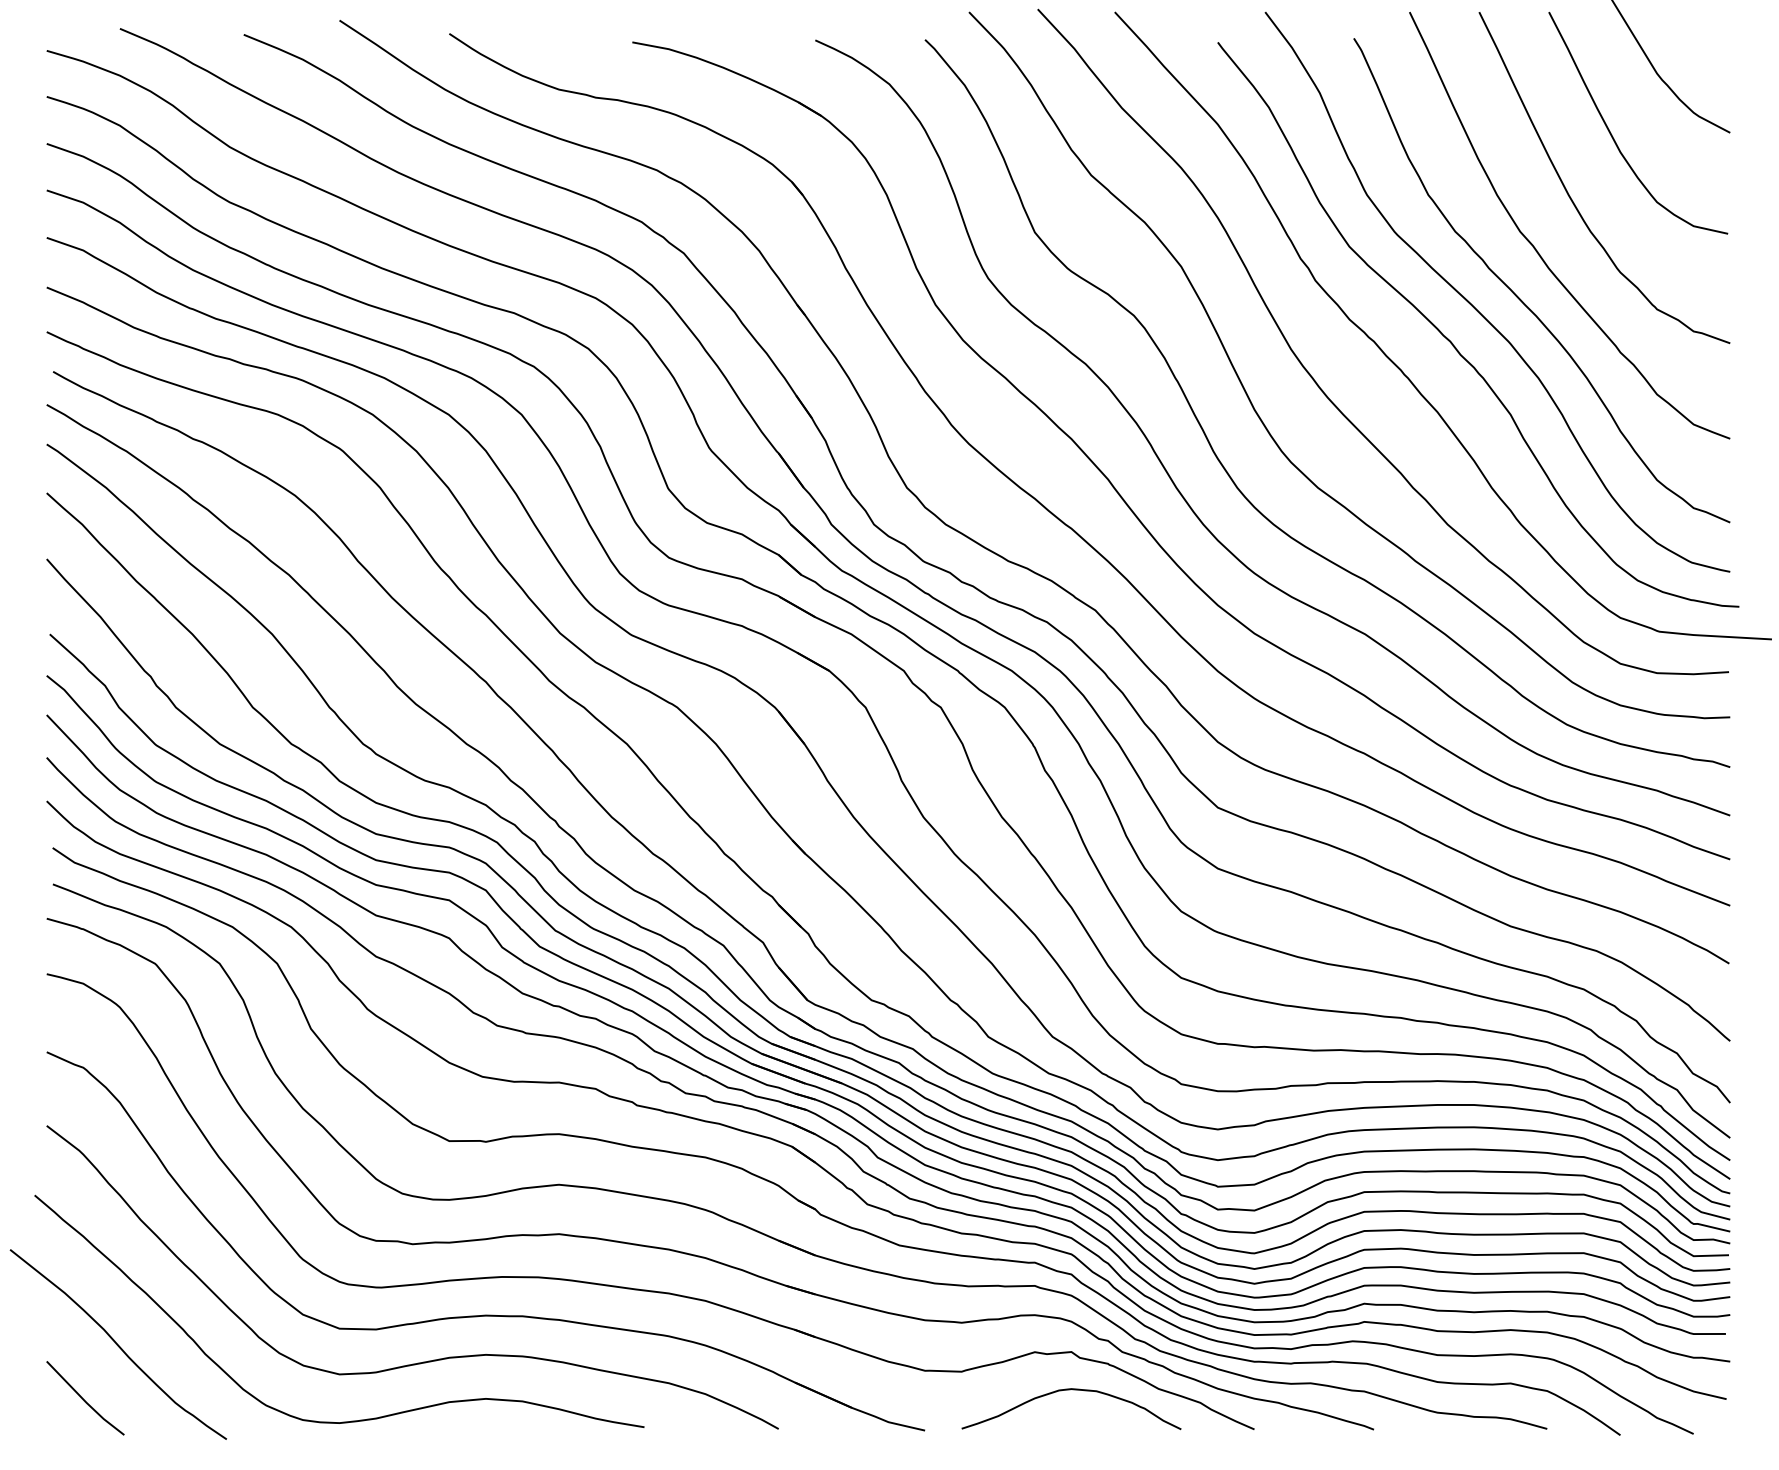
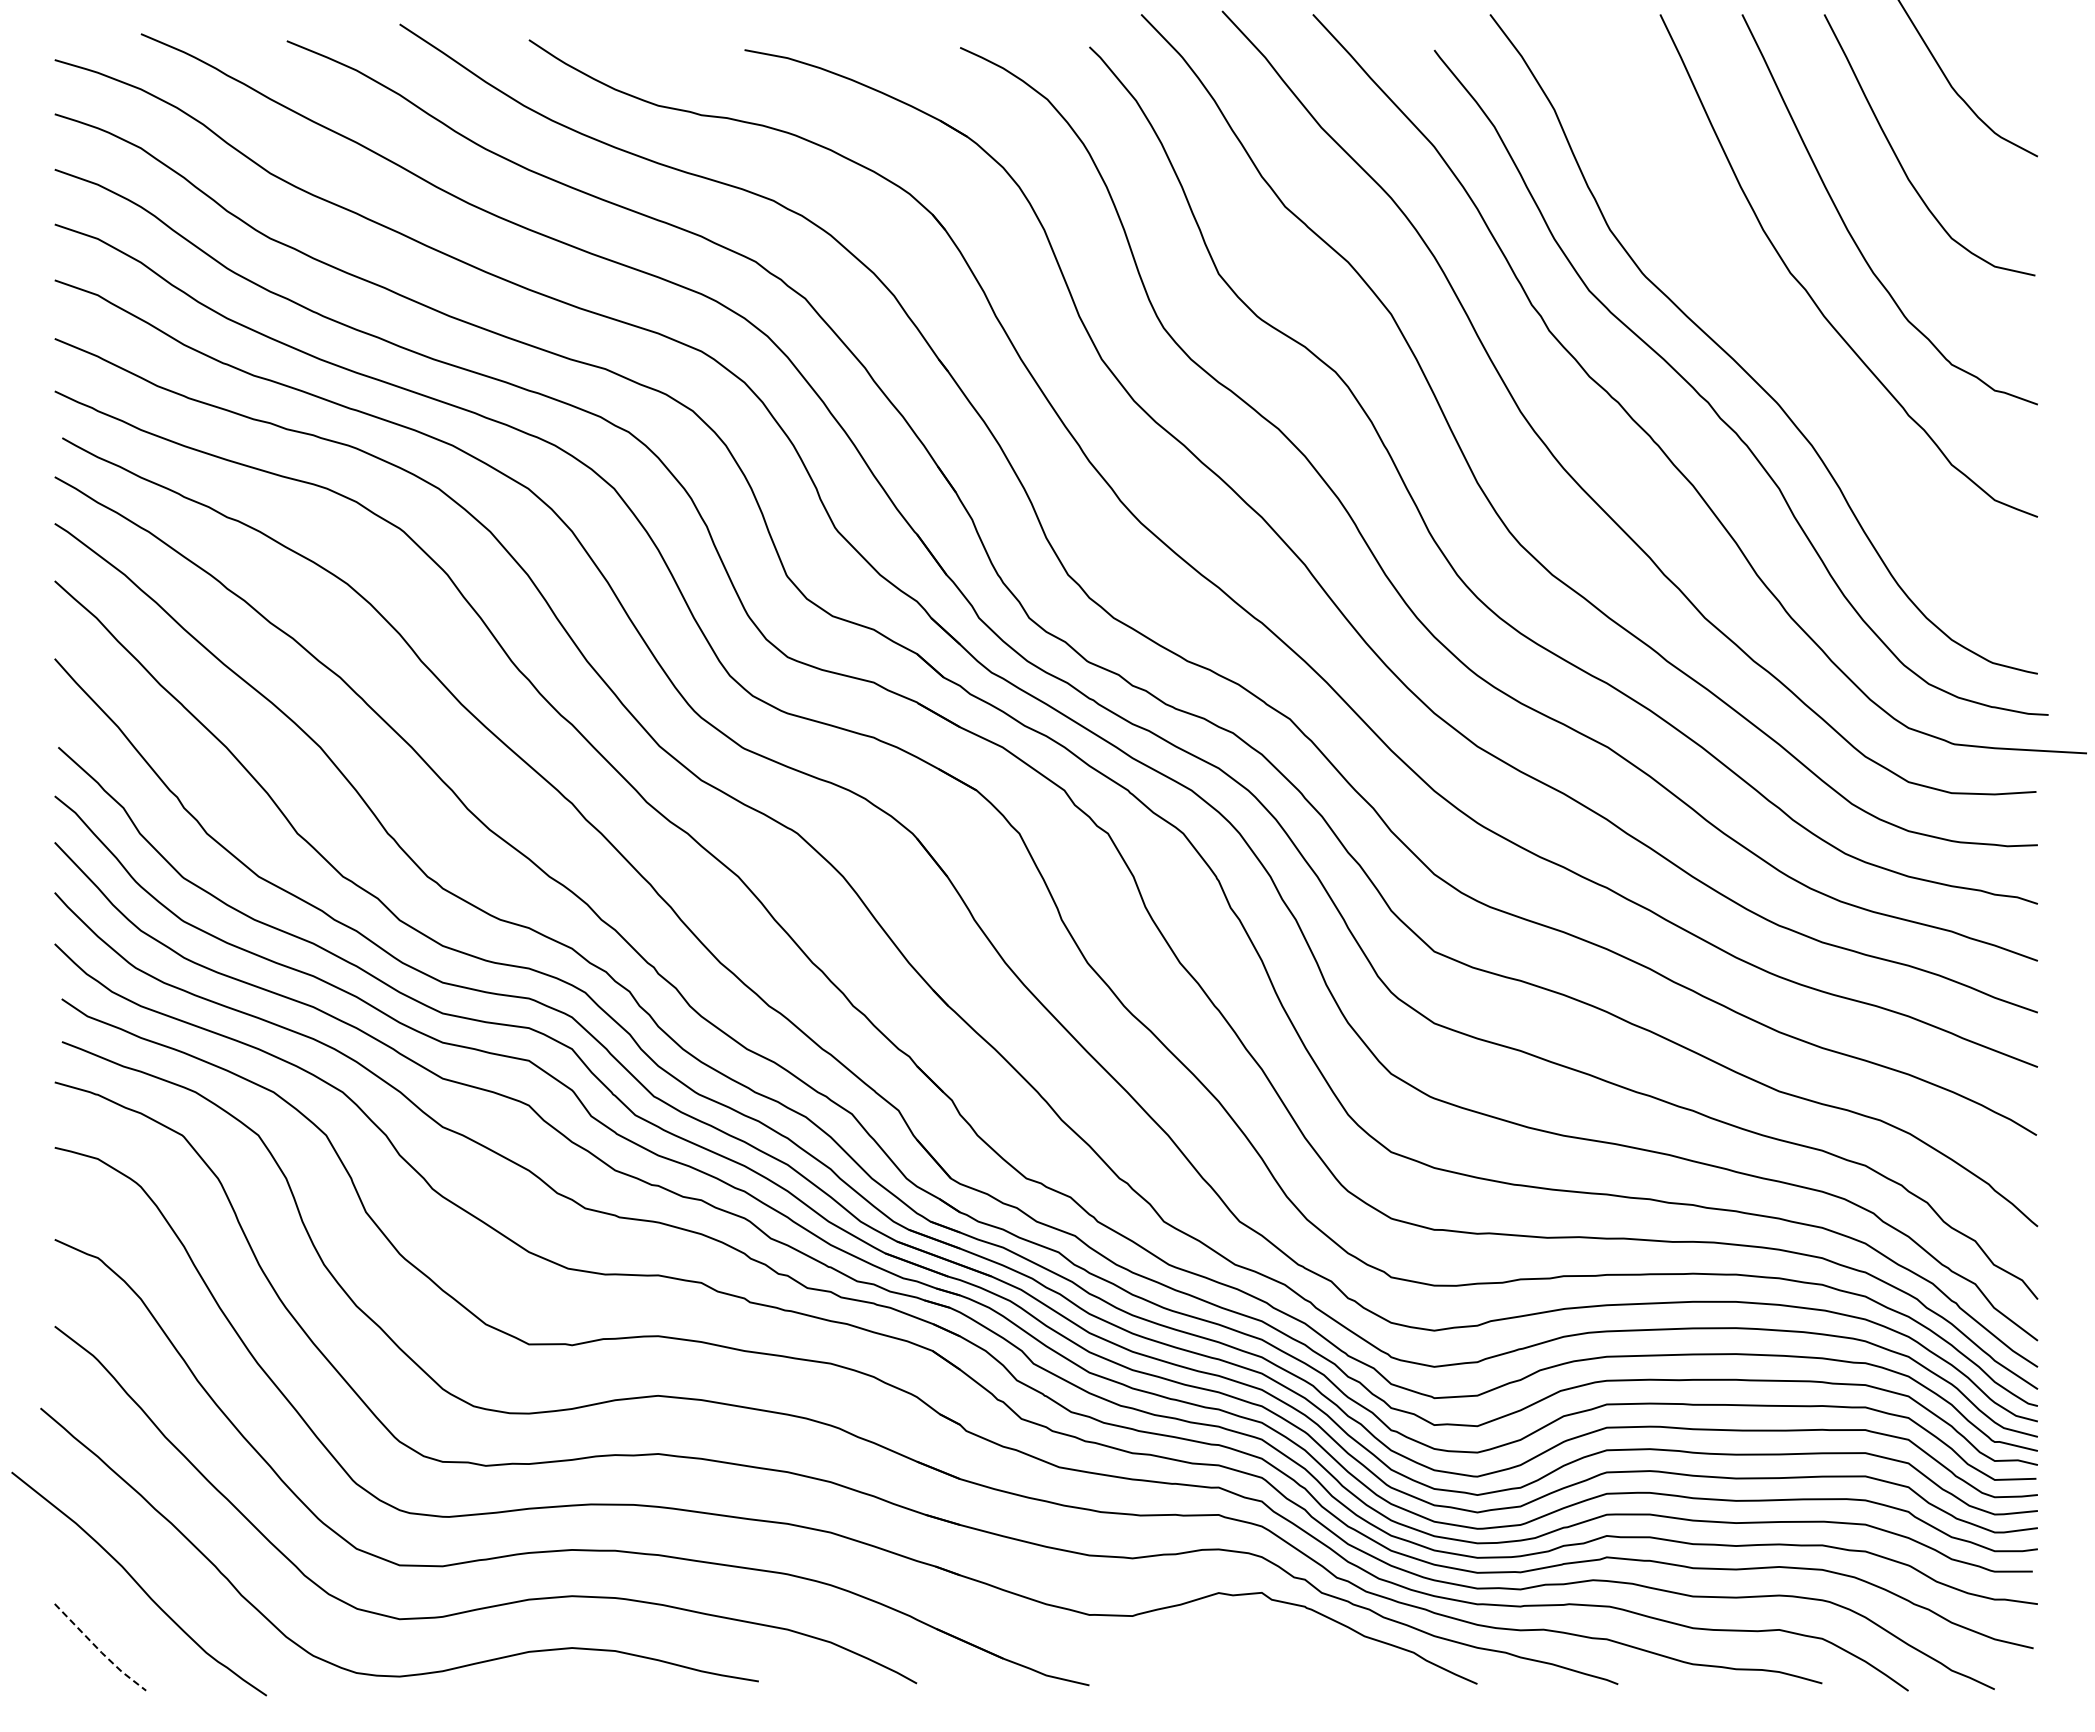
curve: (1520, 298) -> (1790, 351), removed
curve: (1066, 1390) -> (1255, 1638), removed
line: (84, 1400) -> (99, 1650), solid -> dashed

